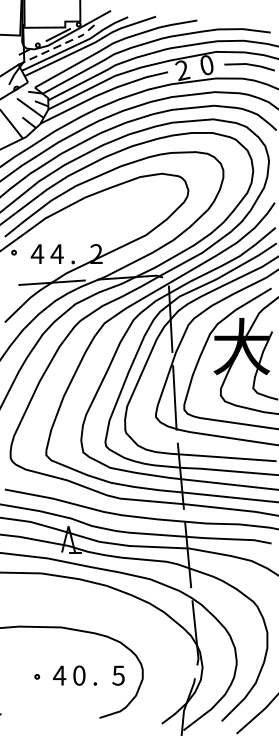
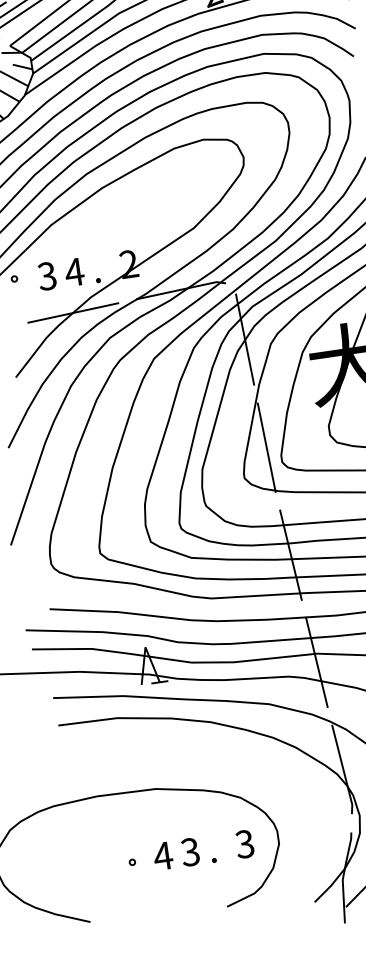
text: (37, 254) -> (47, 276), 4 -> 3
text: (79, 675) -> (190, 851), 0 -> 3
text: (118, 675) -> (244, 844), 5 -> 3

